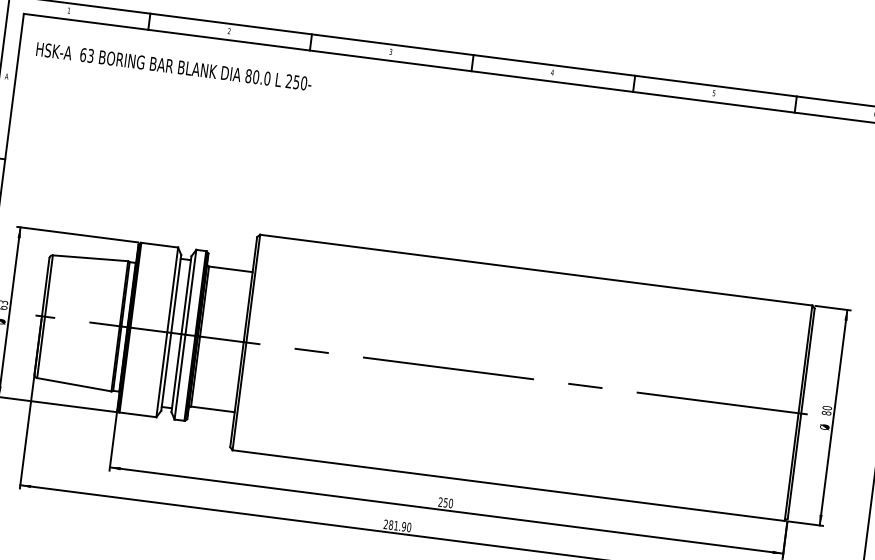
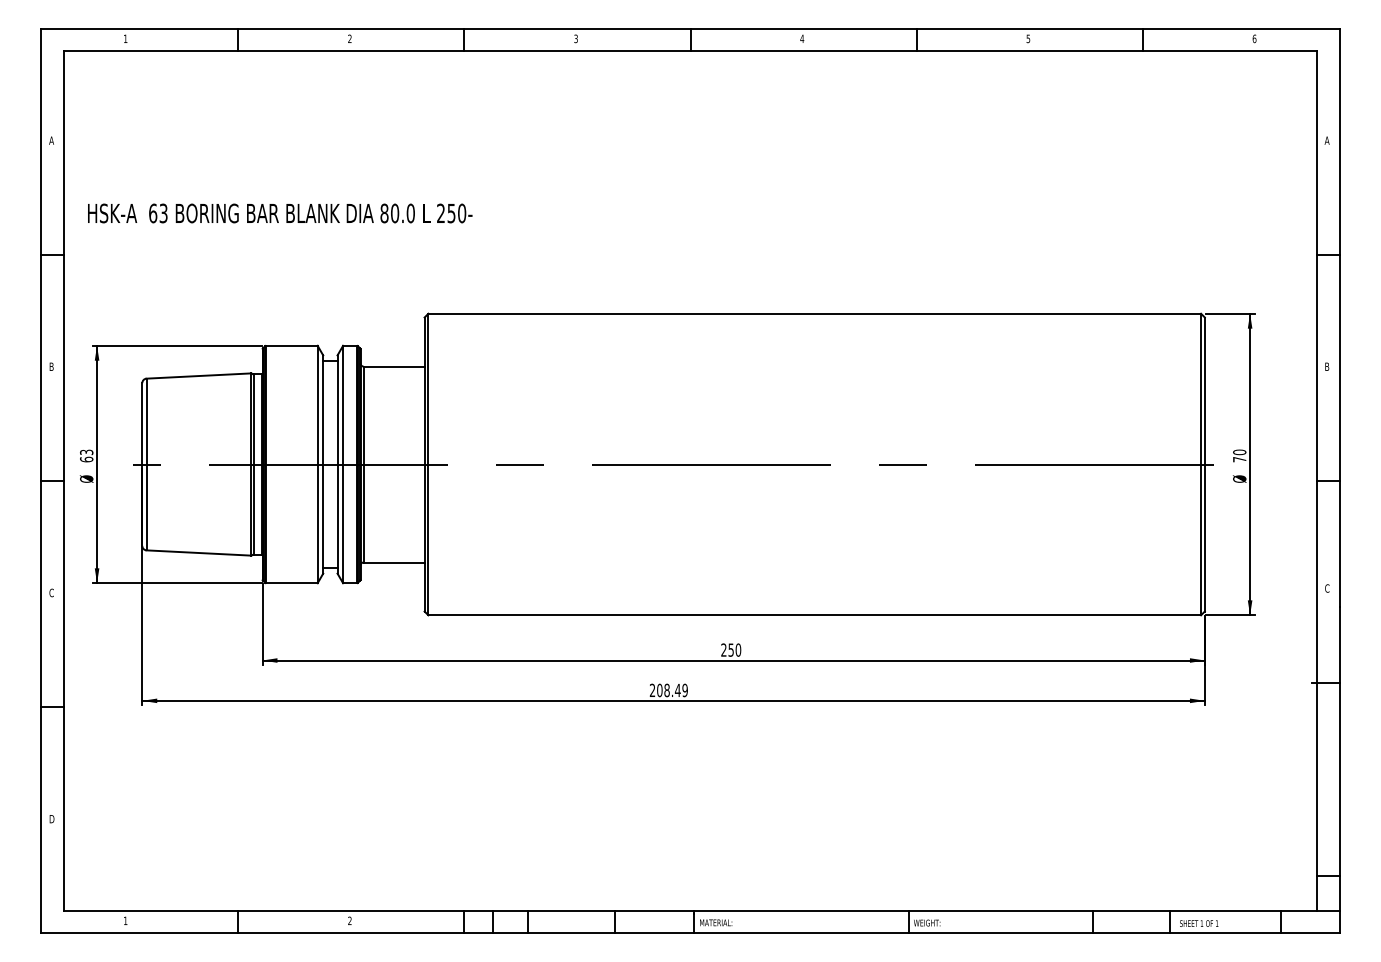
text: (174, 66) -> (280, 213), moved
text: (826, 413) -> (1239, 459), 80 -> 70
text: (400, 526) -> (672, 690), 281.90 -> 208.49

